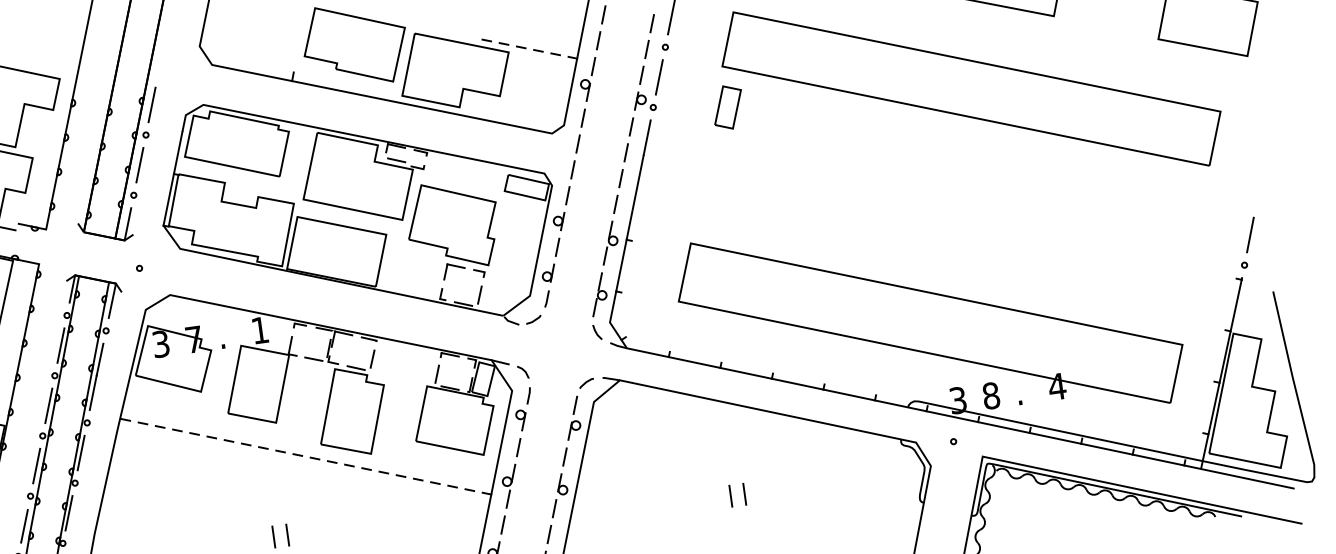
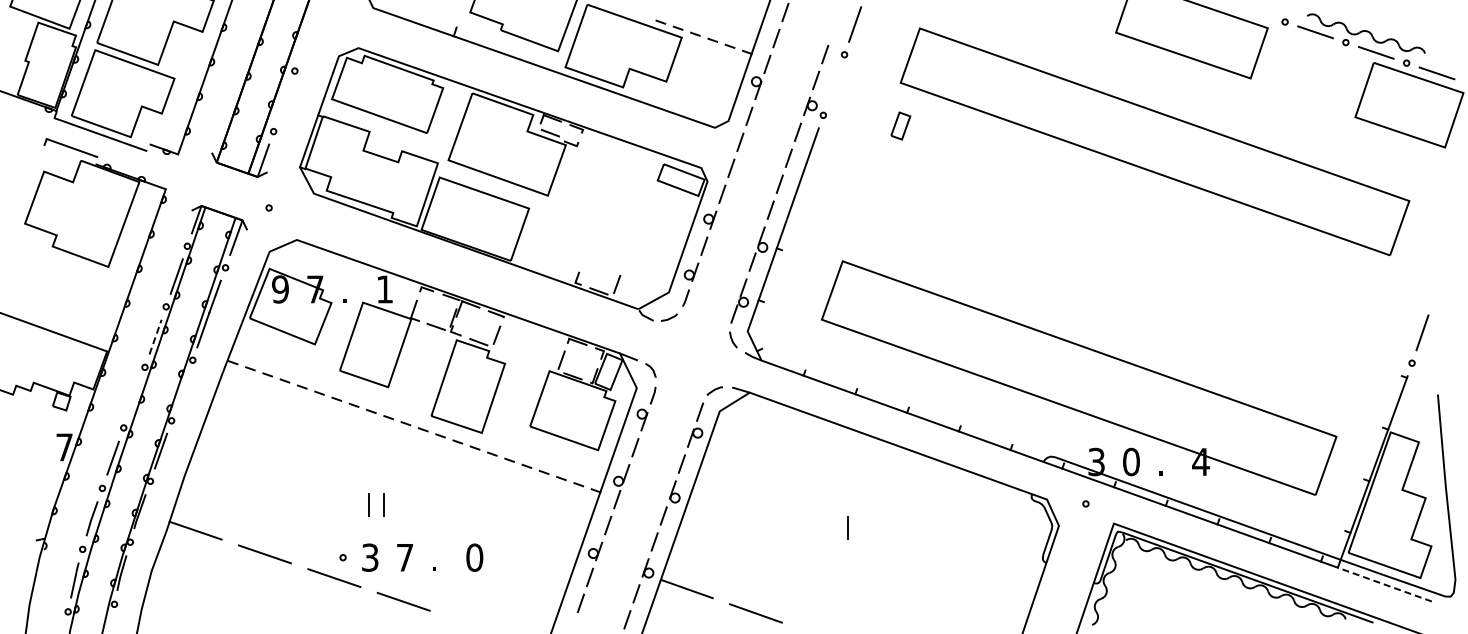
line: (652, 23) -> (834, 28), removed
line: (658, 76) -> (833, 84), removed
line: (152, 104) -> (305, 40), removed
part: (727, 106) -> (900, 125), size x0.6
line: (140, 165) -> (284, 101), removed
part: (453, 231) -> (599, 214), removed
text: (161, 344) -> (280, 289), 3 -> 9
text: (991, 396) -> (1131, 462), 8 -> 0
line: (48, 405) -> (155, 336), solid -> dashed
line: (81, 452) -> (182, 390), removed
line: (36, 465) -> (134, 397), removed
line: (1247, 478) -> (1384, 584), solid -> dashed
line: (743, 493) -> (861, 527), removed

